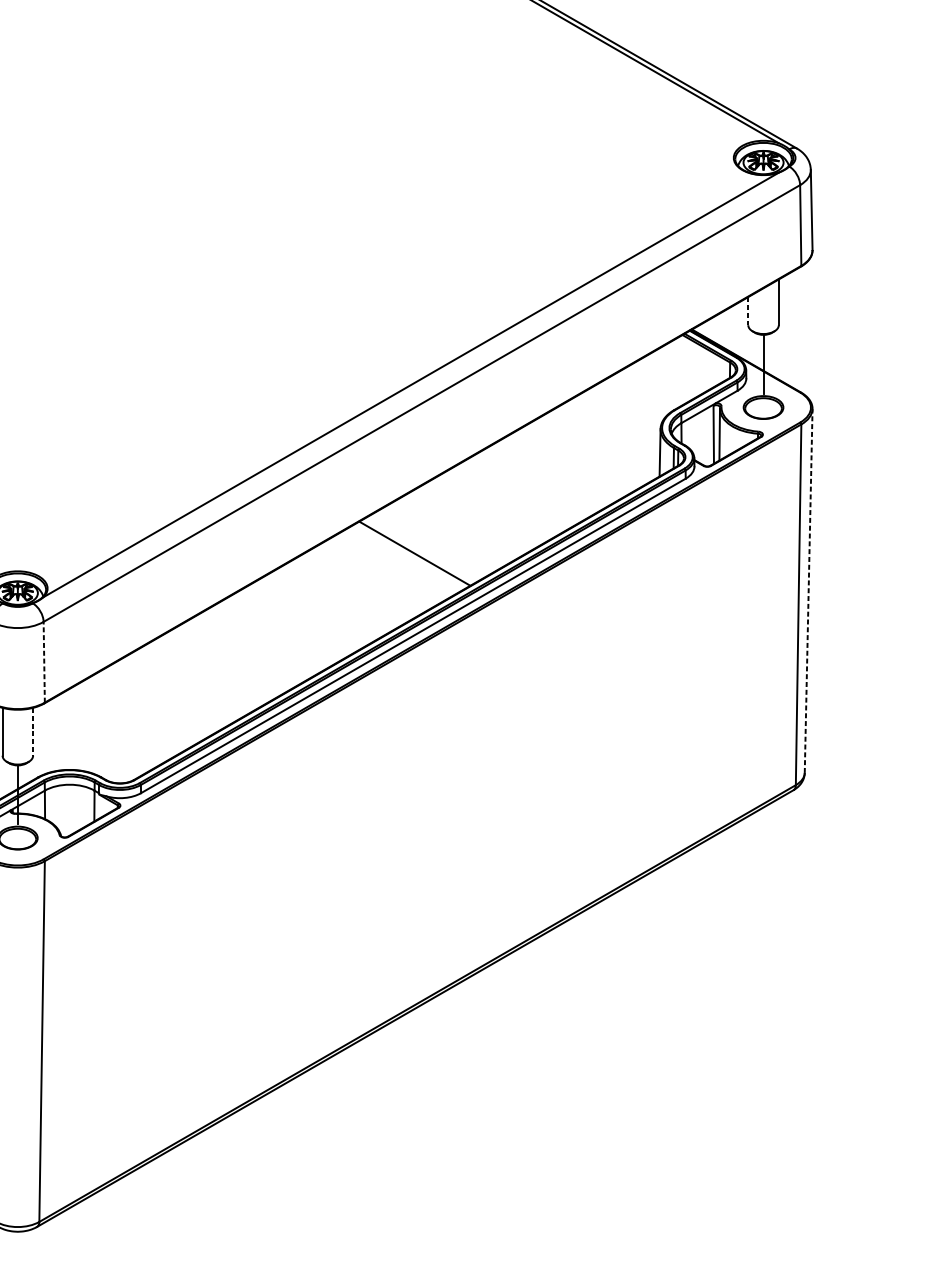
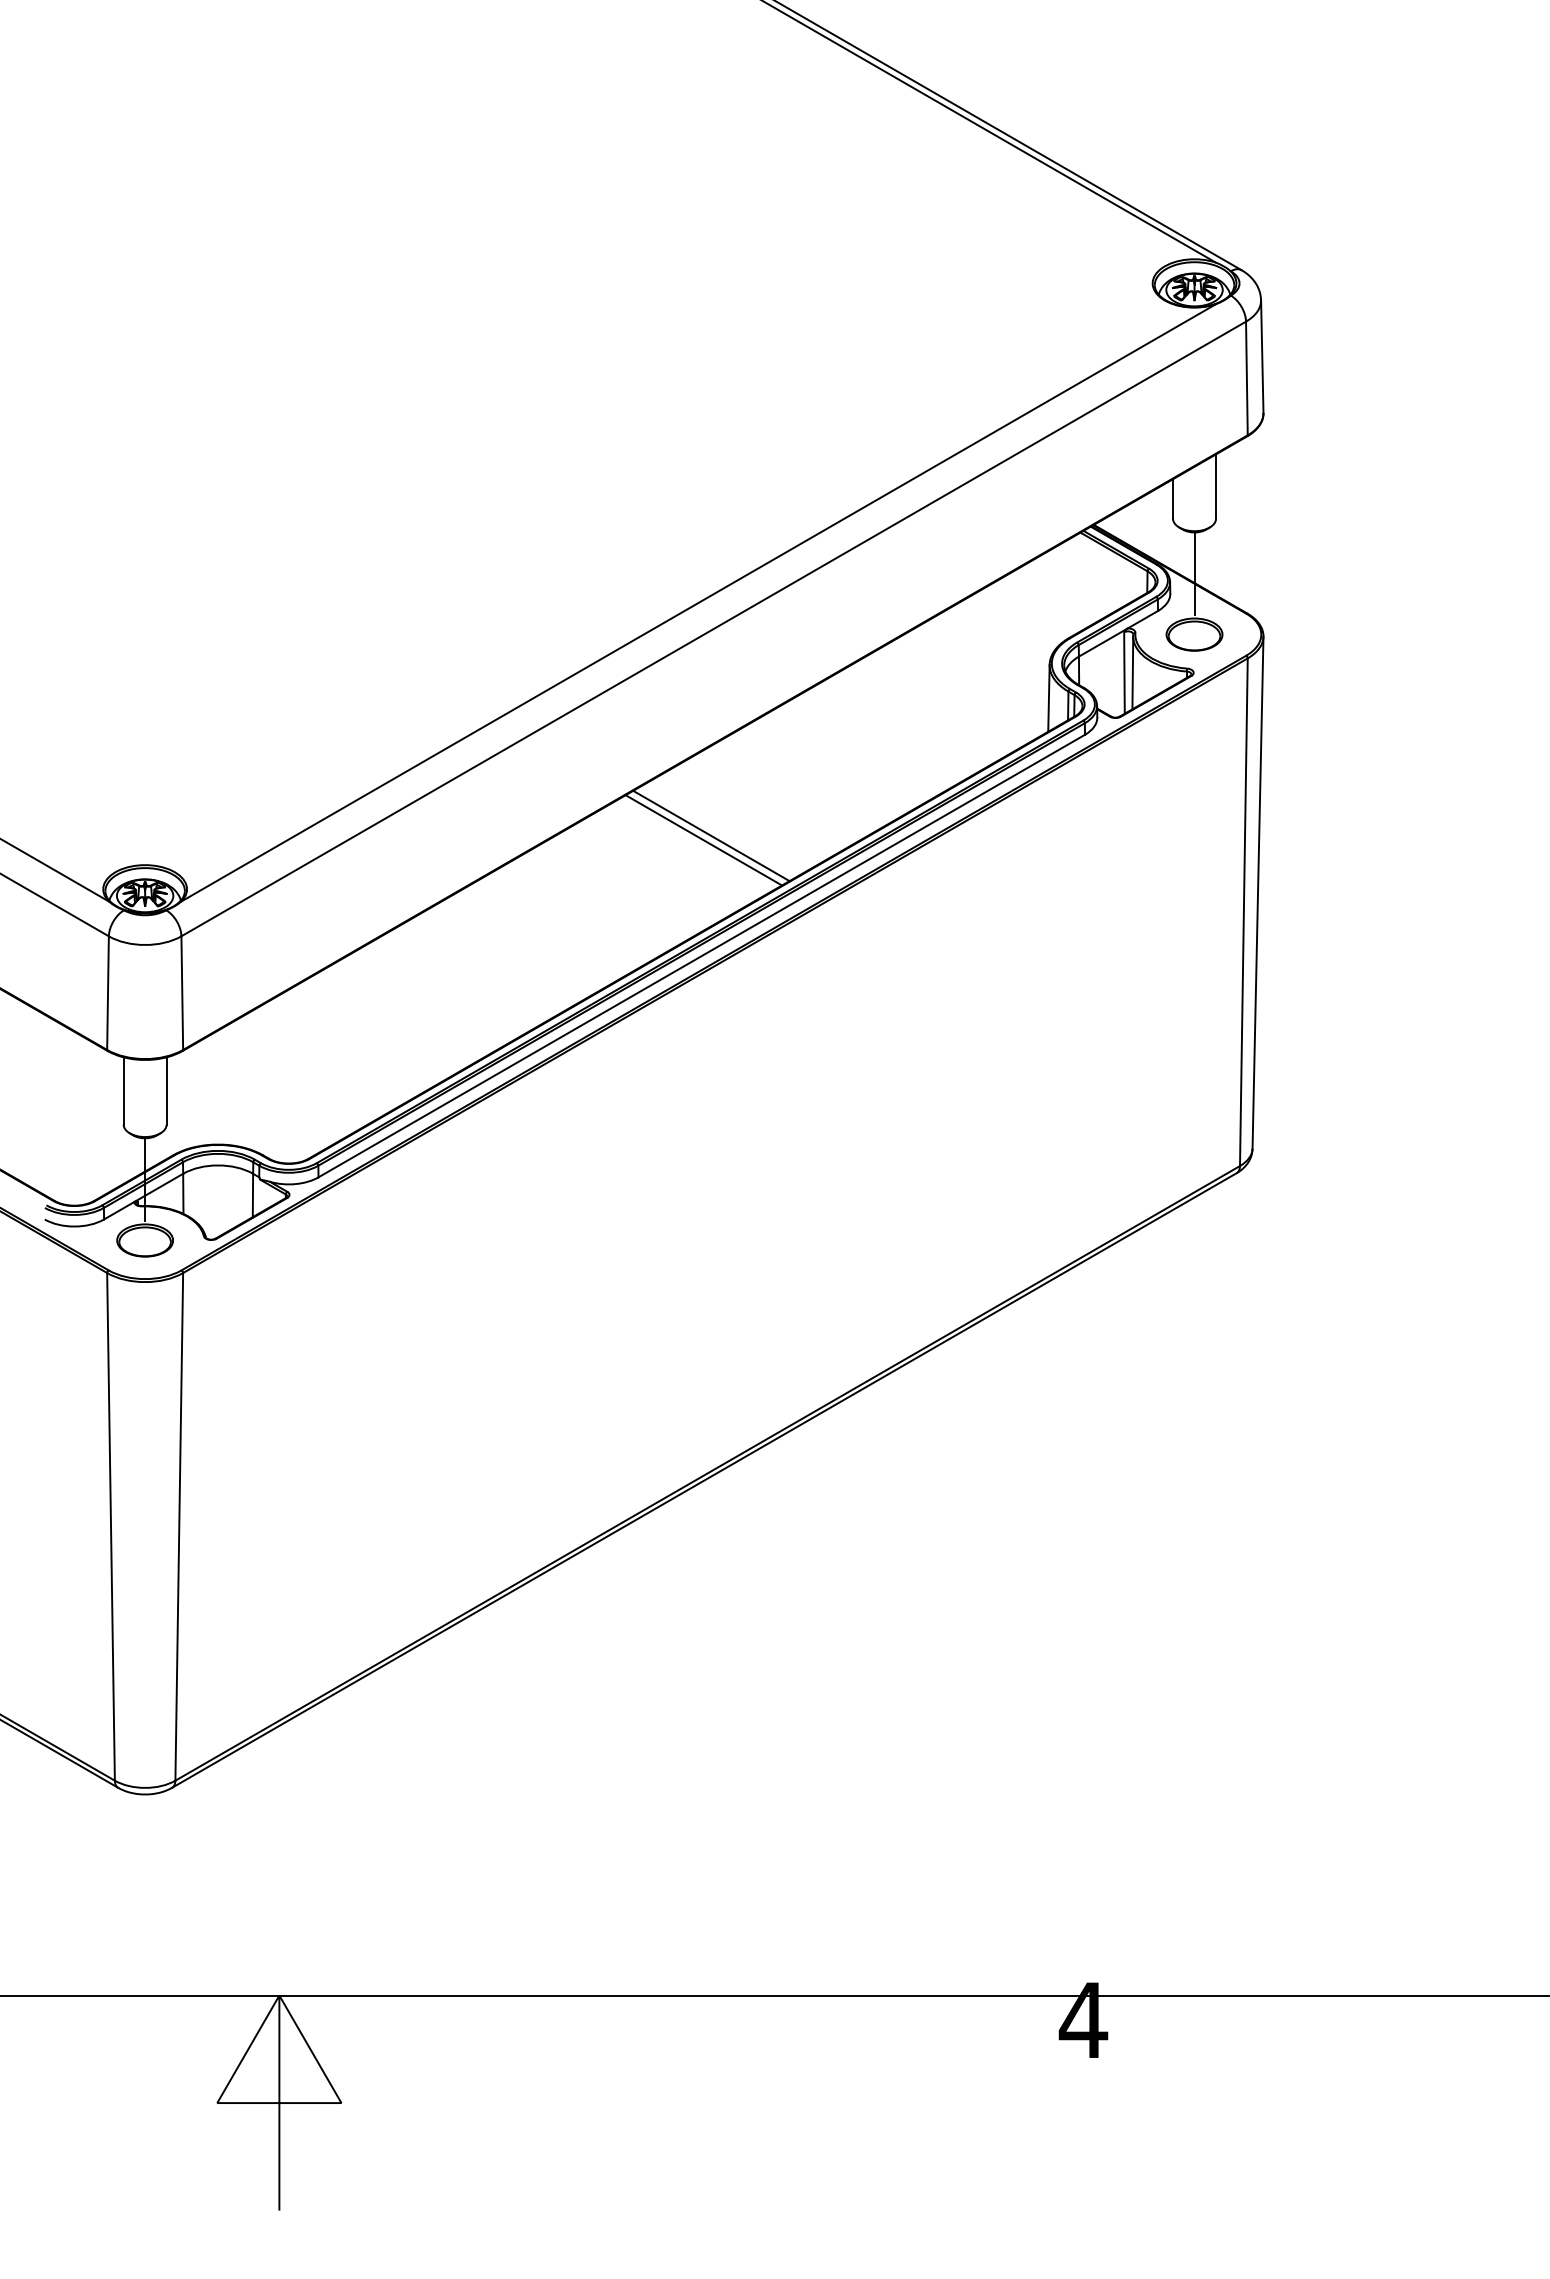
line: (748, 310) -> (1173, 498), dashed -> solid
line: (420, 550) -> (711, 835), added
line: (809, 590) -> (1258, 892), dashed -> solid
line: (44, 662) -> (182, 993), dashed -> solid
line: (33, 731) -> (166, 1090), dashed -> solid

